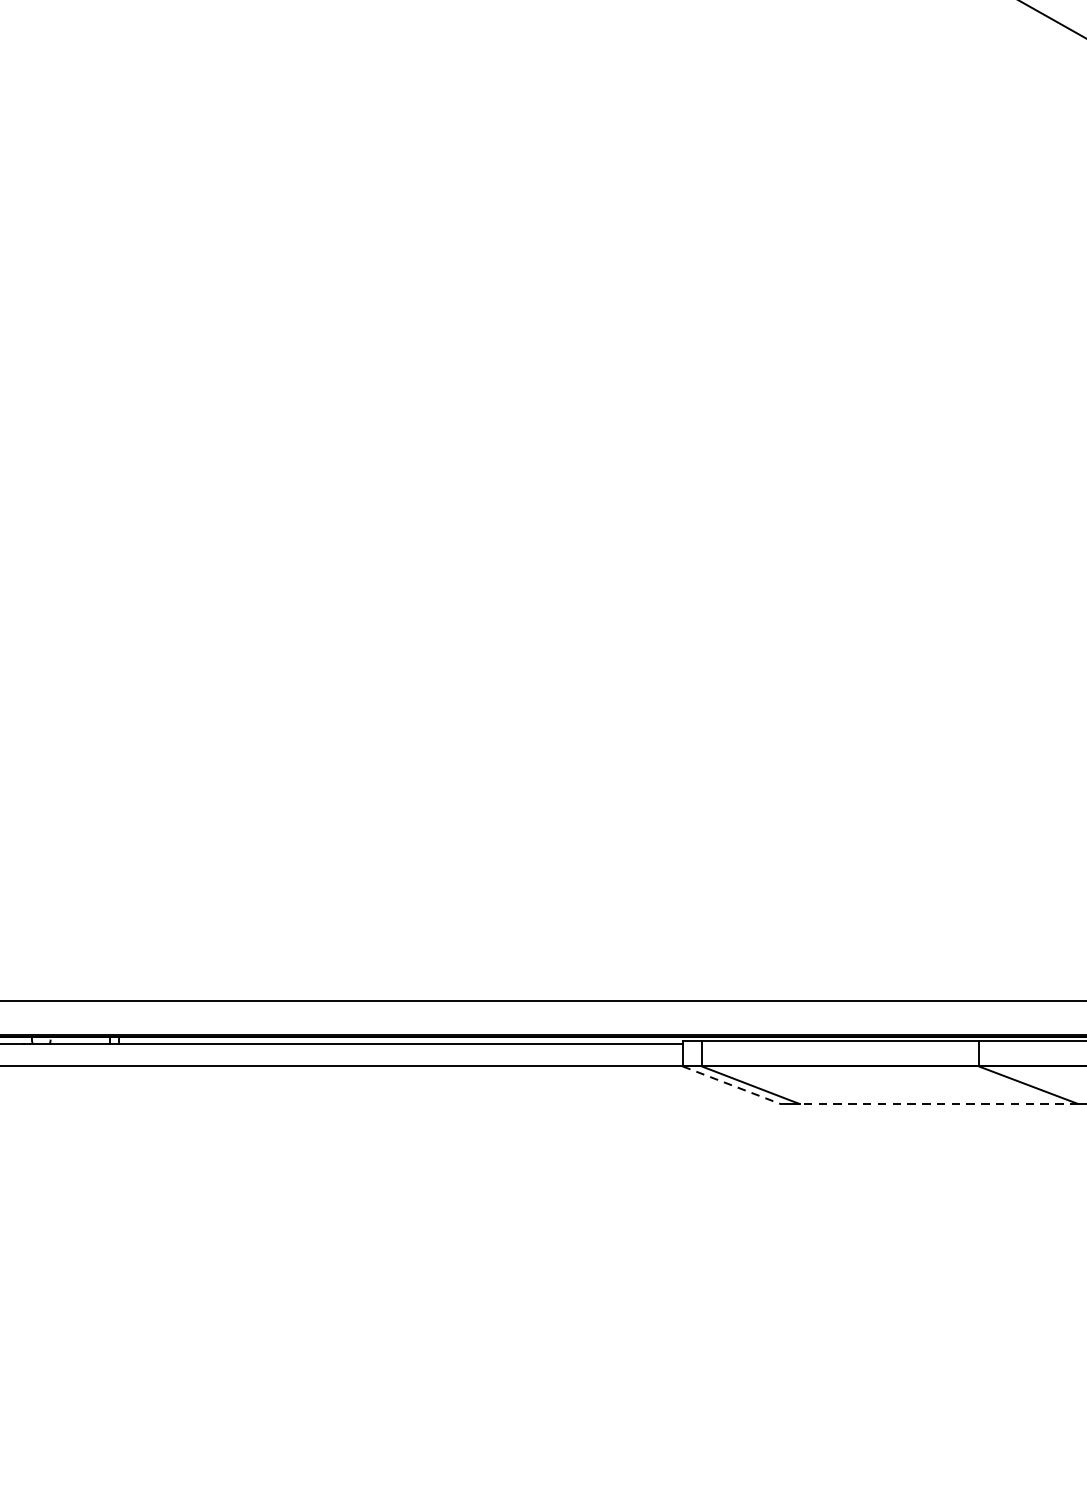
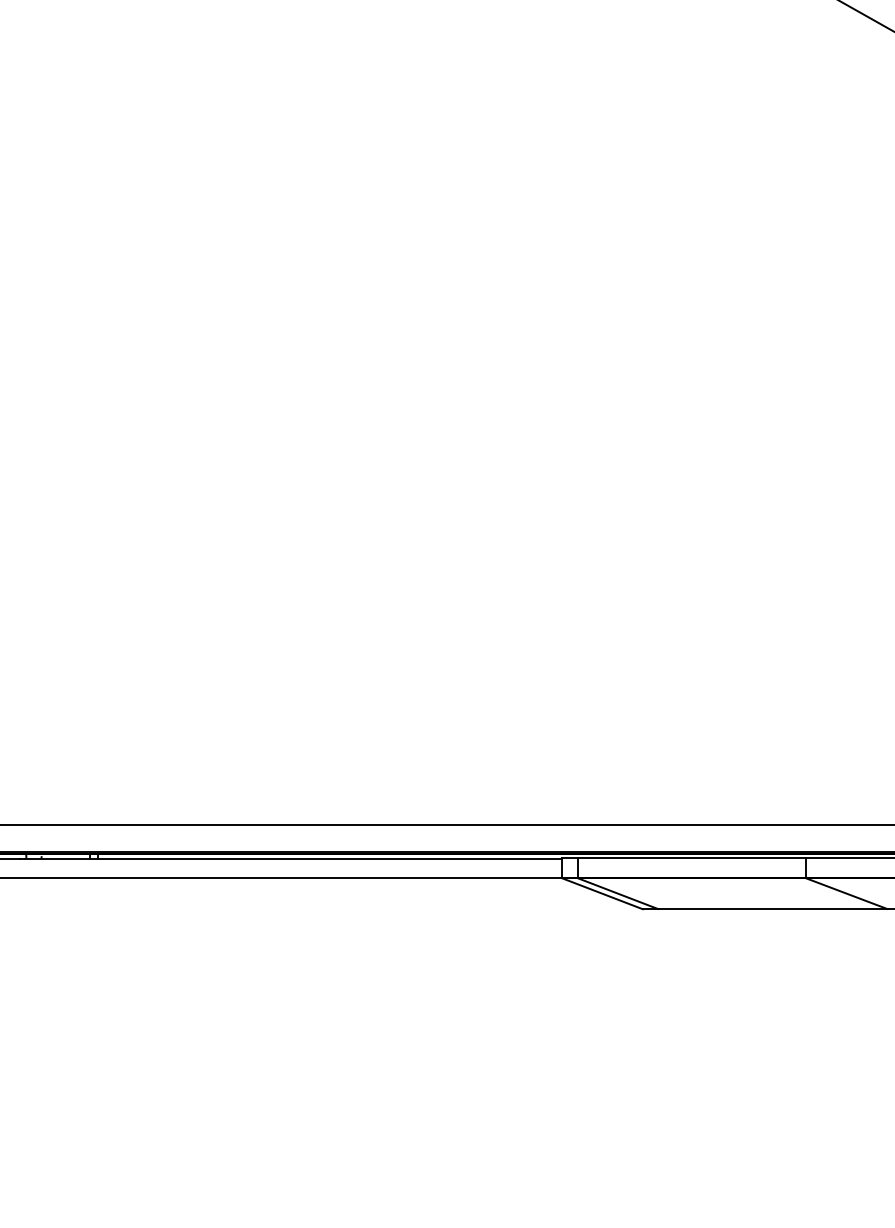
line: (731, 1084) -> (602, 893), dashed -> solid
line: (939, 1104) -> (773, 909), dashed -> solid

